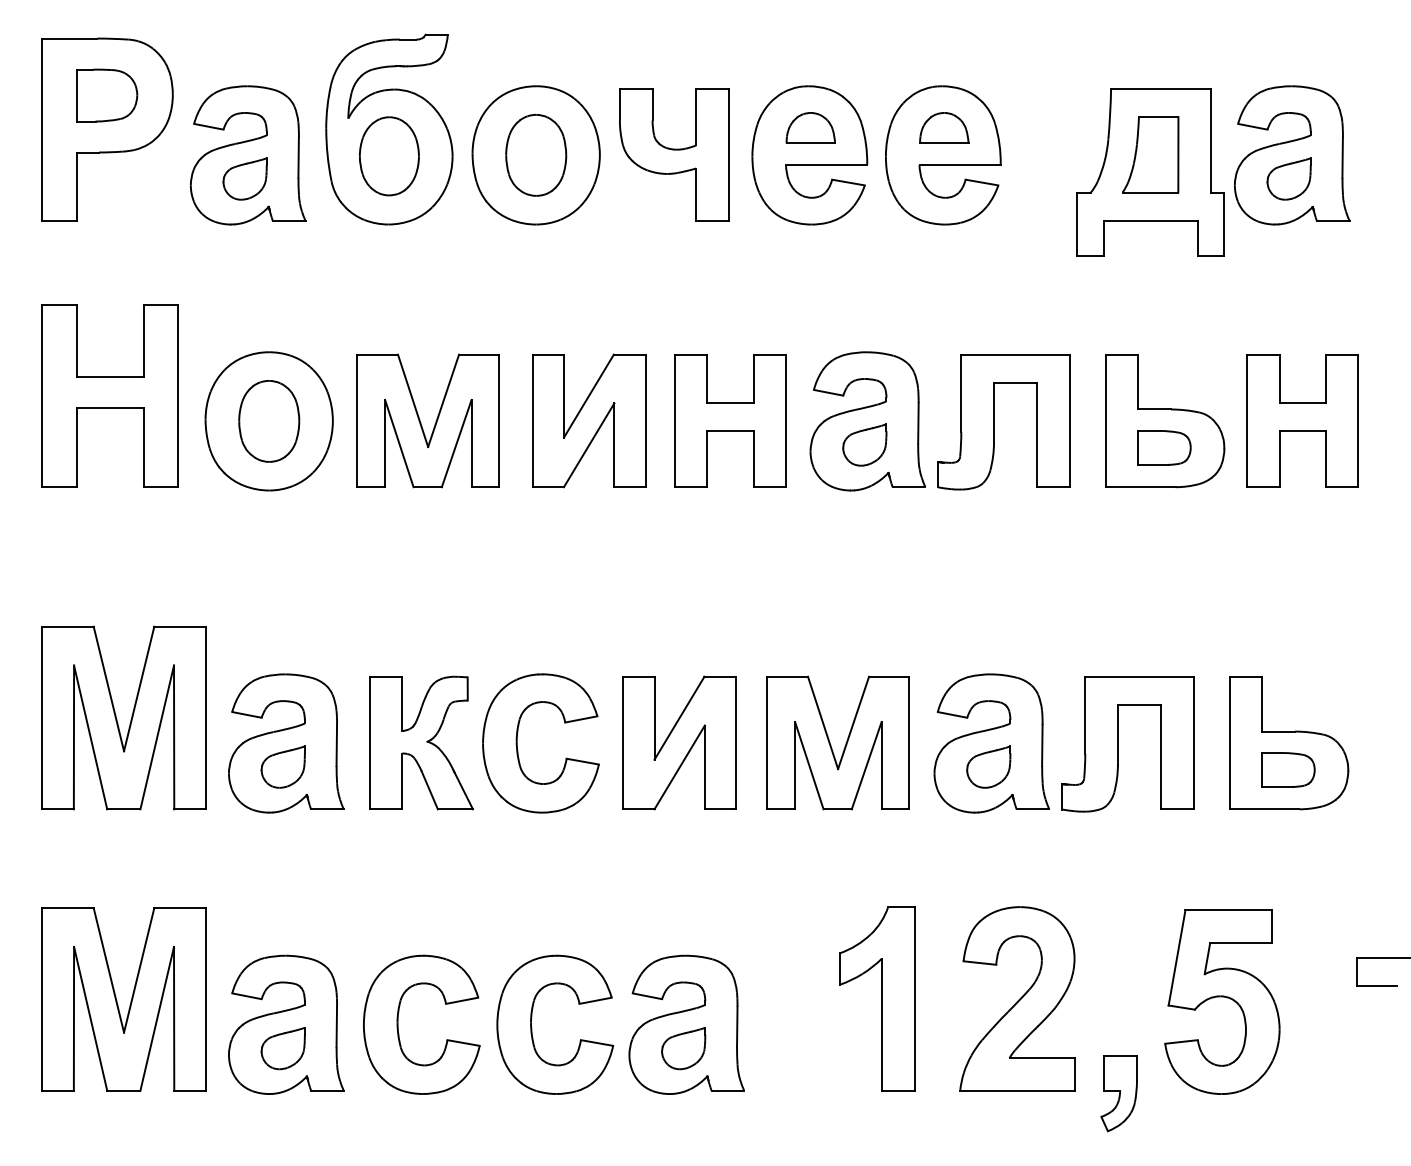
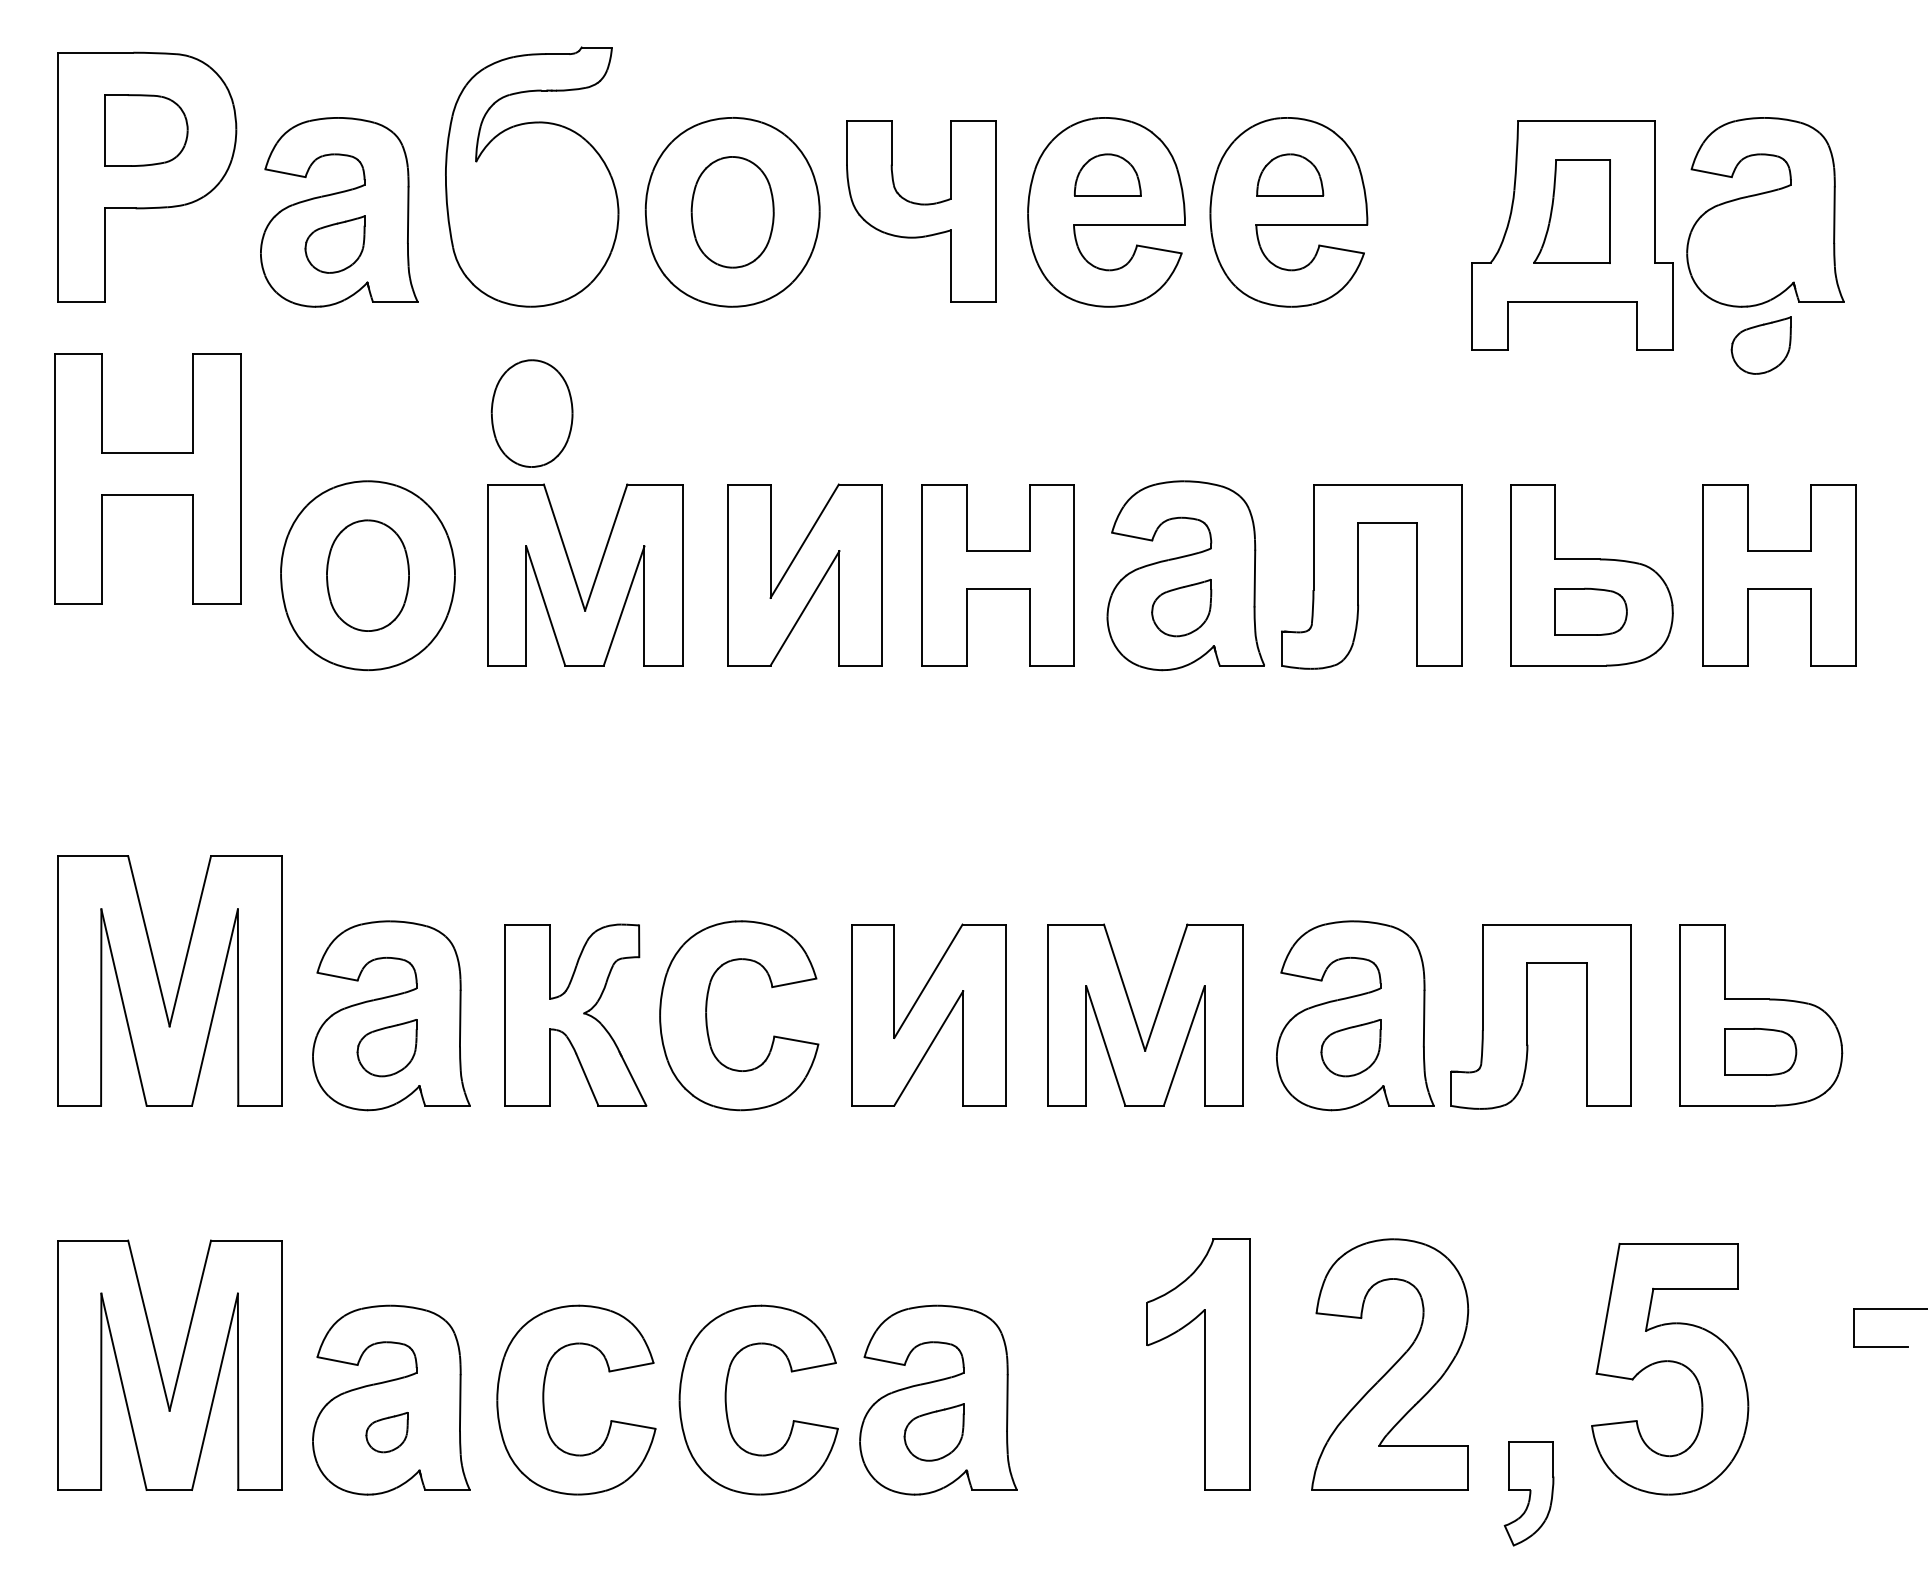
part: (388, 156) -> (531, 413), moved
part: (1288, 178) -> (1760, 345), moved
part: (110, 395) -> (147, 478), moved
part: (282, 1048) -> (386, 1432), size x0.7

